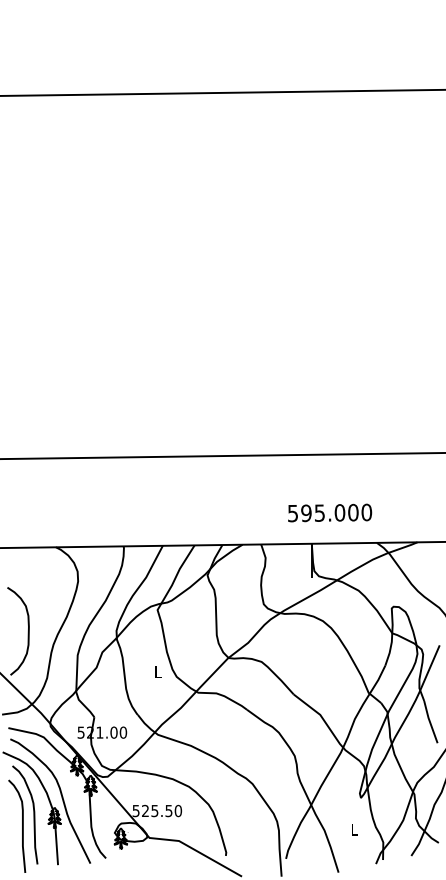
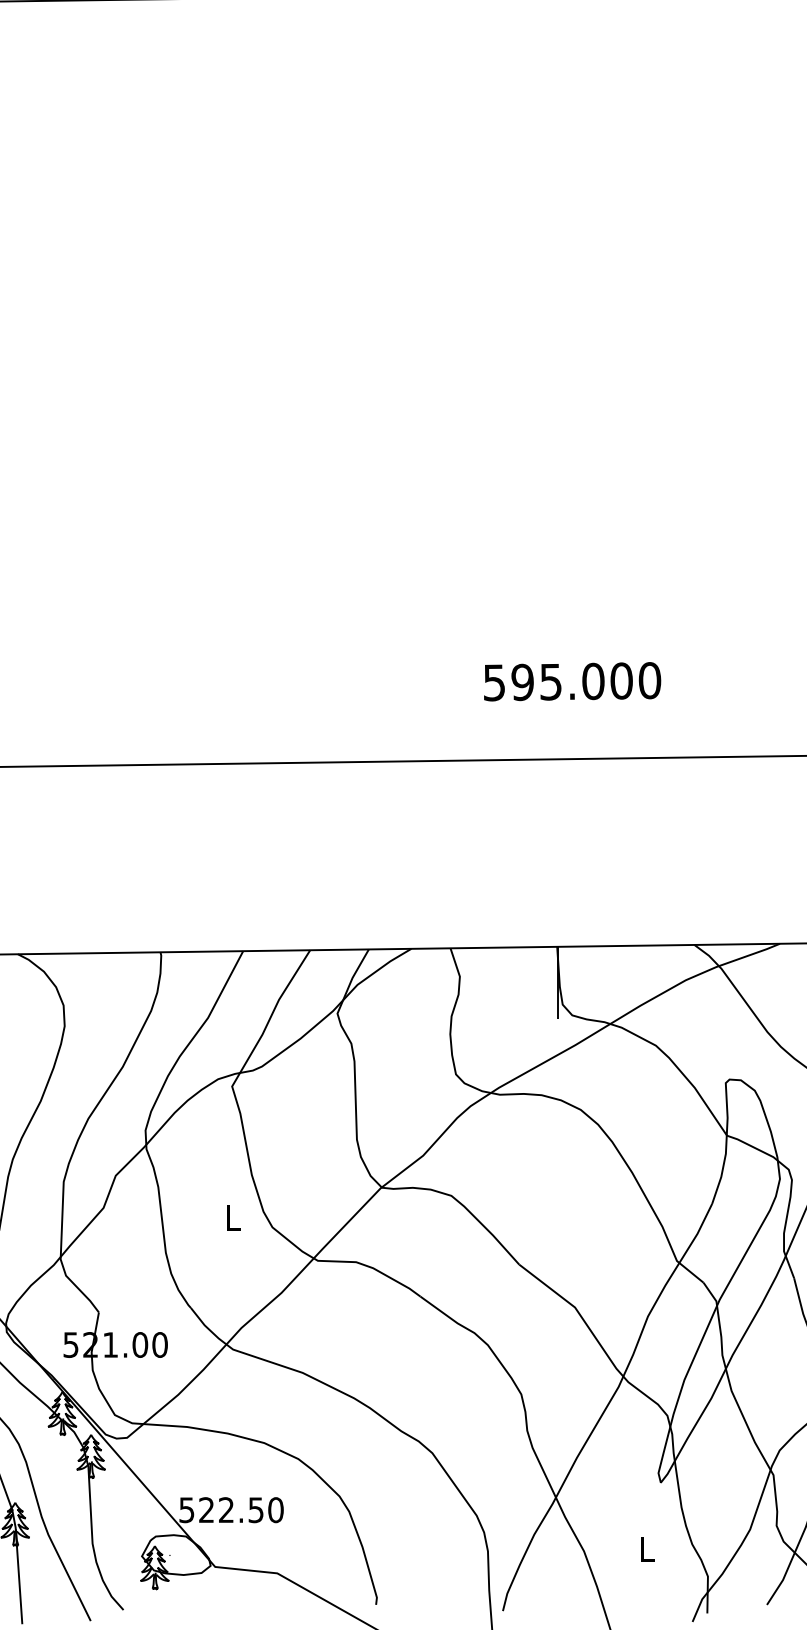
text: (330, 512) -> (573, 680), moved
text: (154, 810) -> (225, 1509), 525.50 -> 522.50

